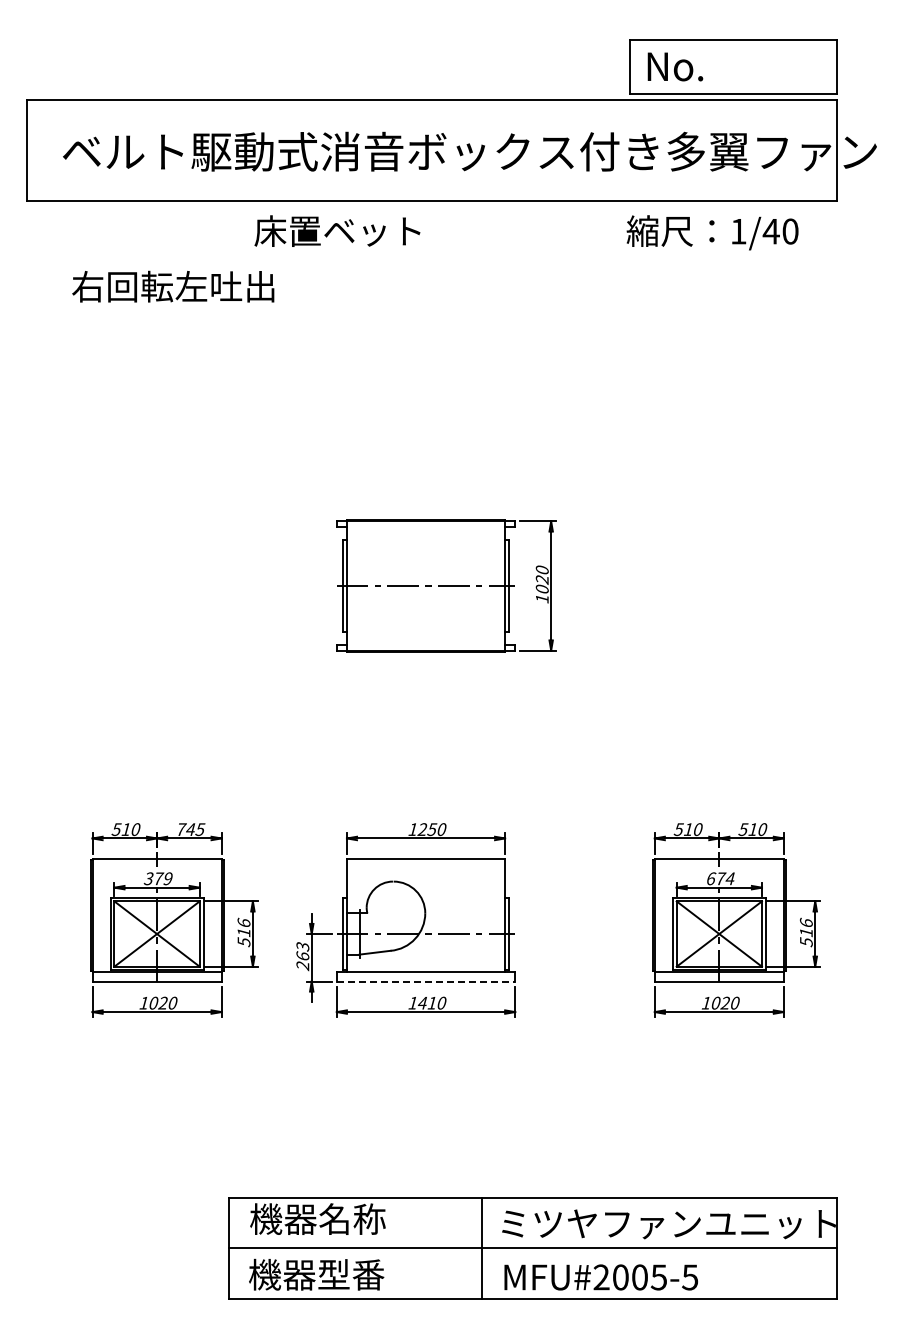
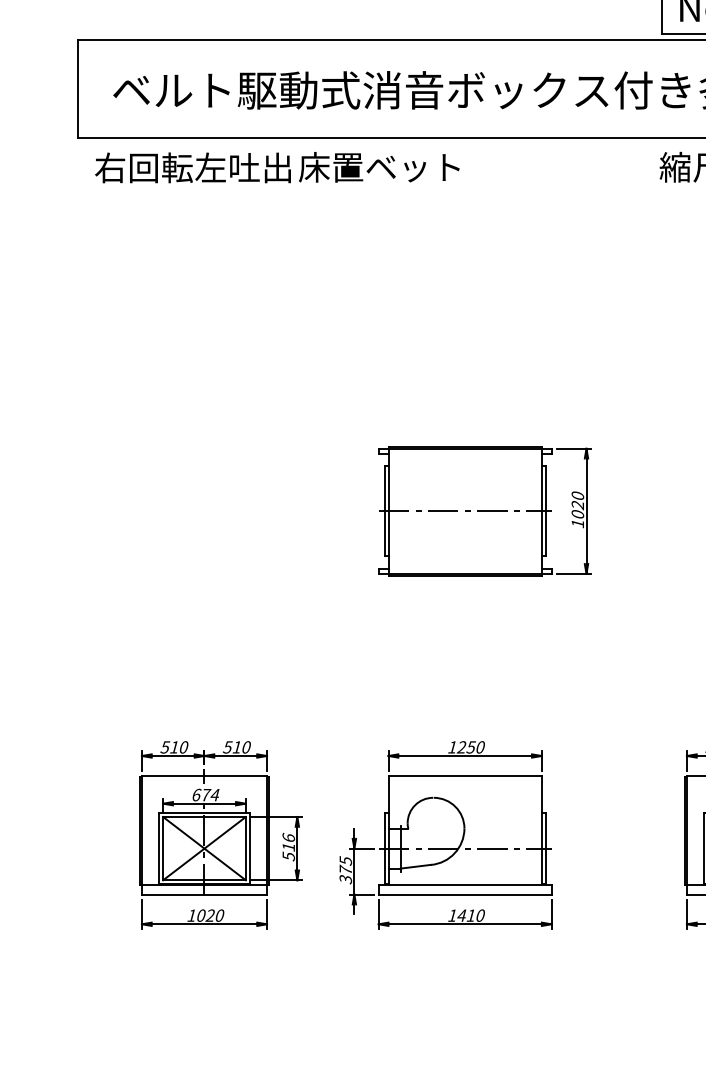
text: (173, 286) -> (193, 167), moved
text: (190, 829) -> (236, 747), 745 -> 510
text: (157, 878) -> (204, 794), 379 -> 674
text: (302, 956) -> (345, 870), 263 -> 375
line: (426, 981) -> (465, 894), dashed -> solid

